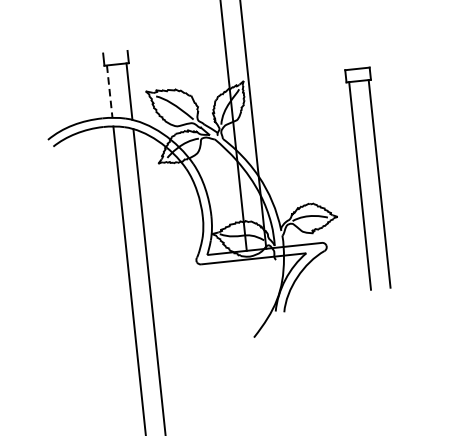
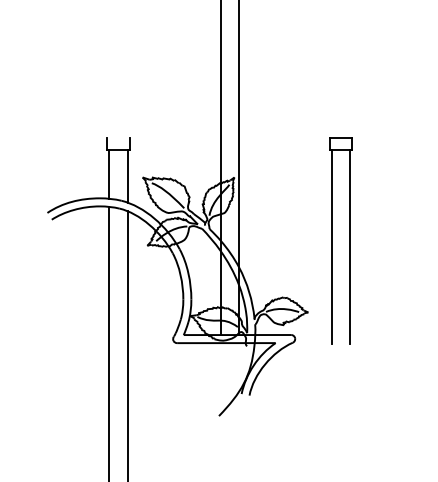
line: (109, 91) -> (109, 174), dashed -> solid
part: (359, 178) -> (332, 240), moved

